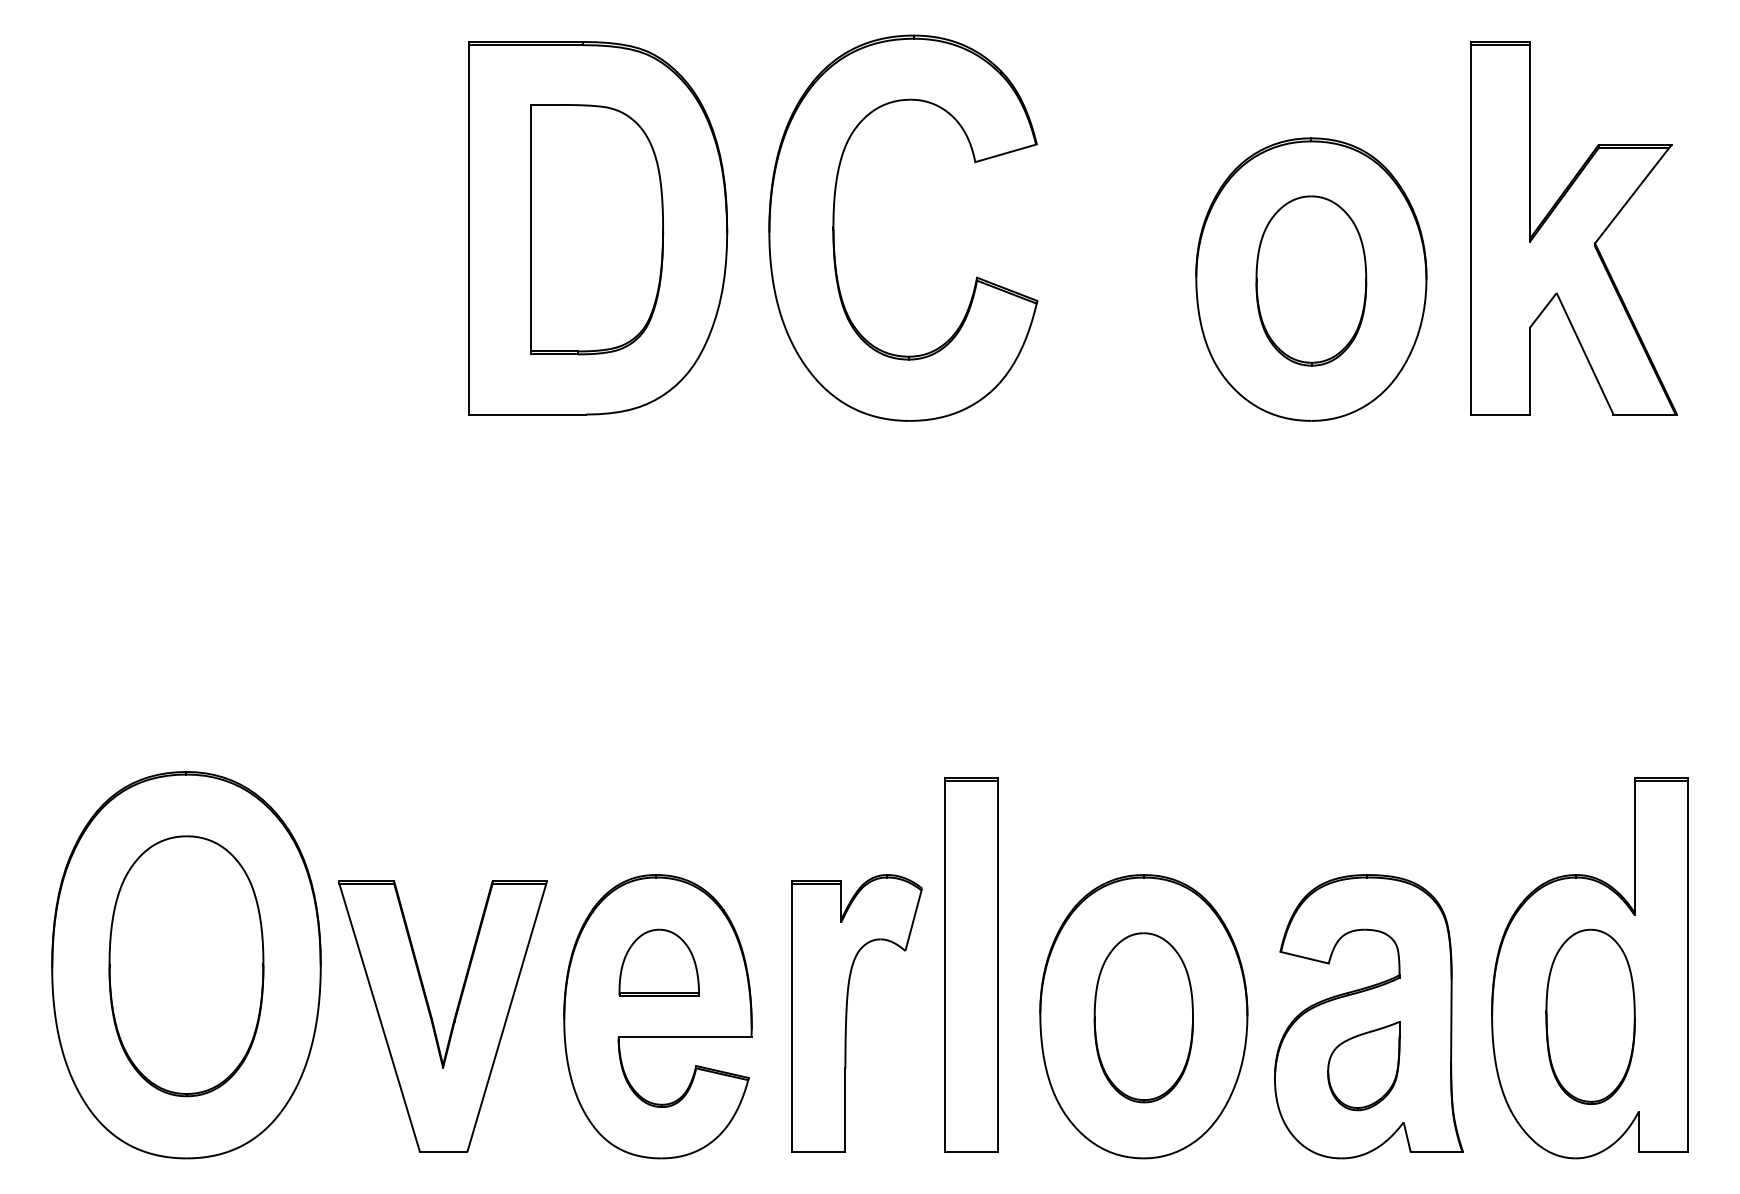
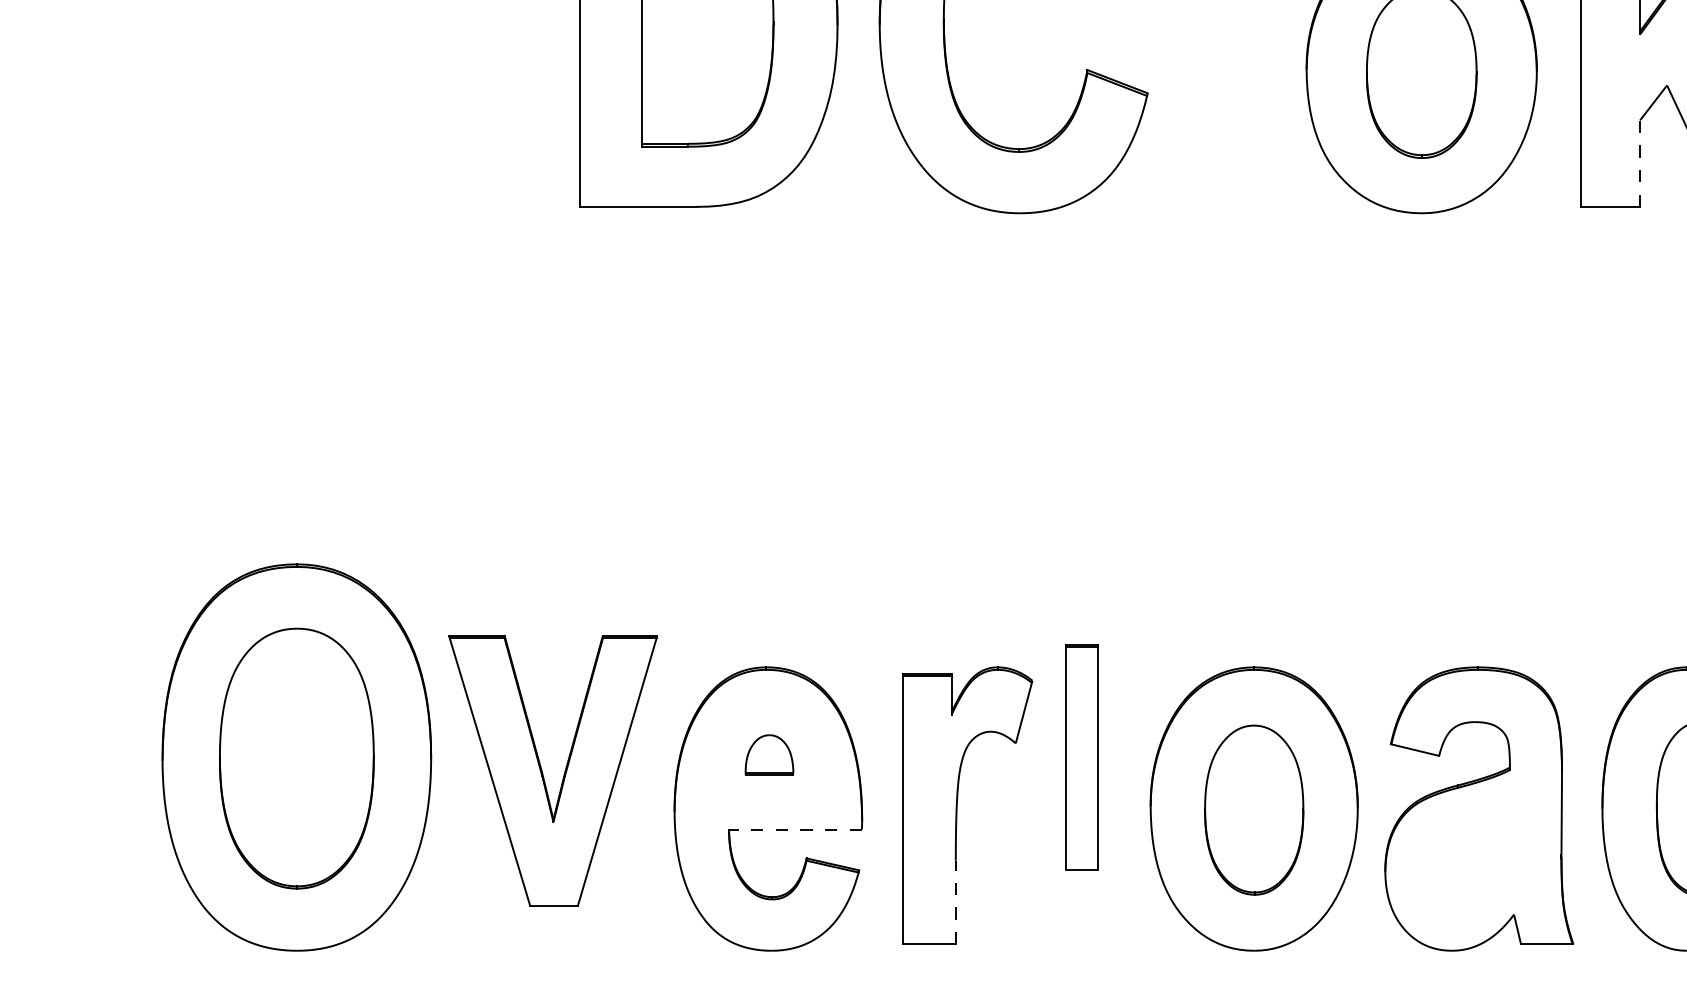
line: (1529, 370) -> (1639, 162), solid -> dashed
part: (658, 962) -> (768, 754), size x0.6
part: (971, 964) -> (1081, 756), size x0.6
part: (433, 1020) -> (543, 774), moved
line: (684, 1037) -> (794, 829), solid -> dashed
part: (1363, 1066) -> (1473, 858), removed
line: (845, 1110) -> (955, 902), solid -> dashed

